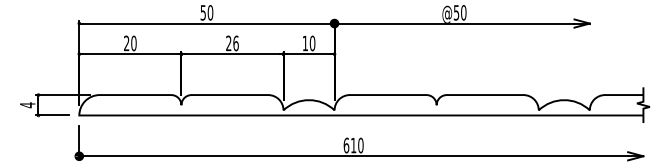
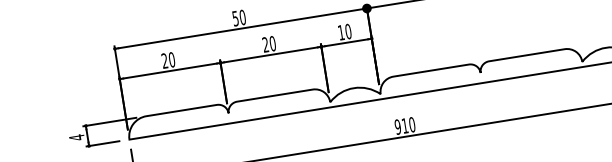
text: (235, 42) -> (272, 42), 26 -> 20
text: (346, 145) -> (398, 127), 610 -> 910

